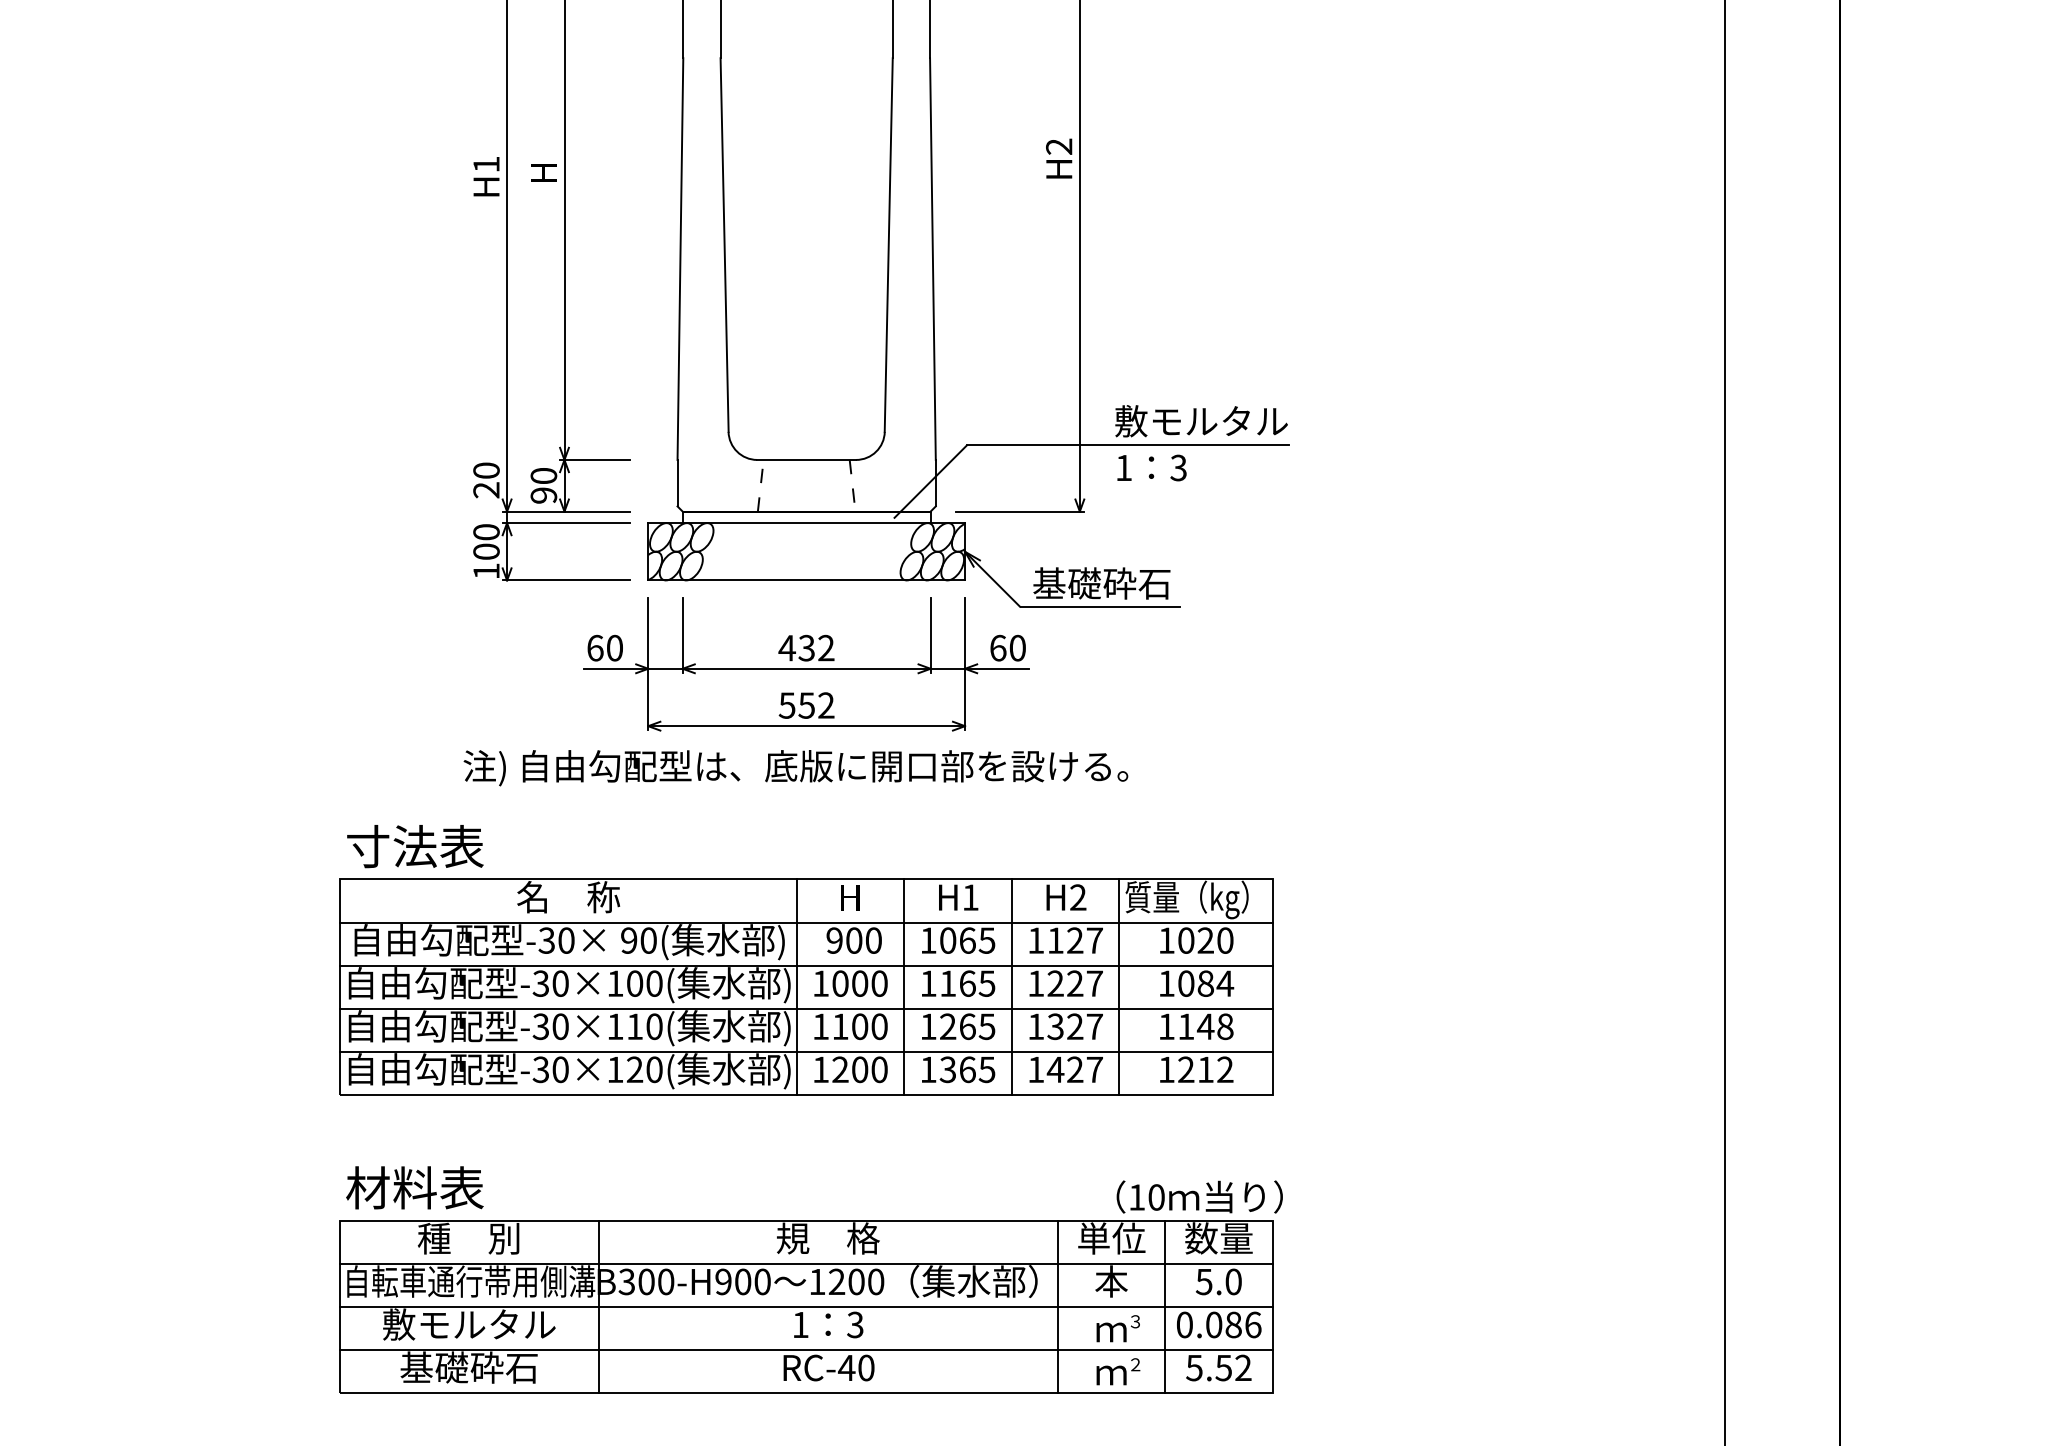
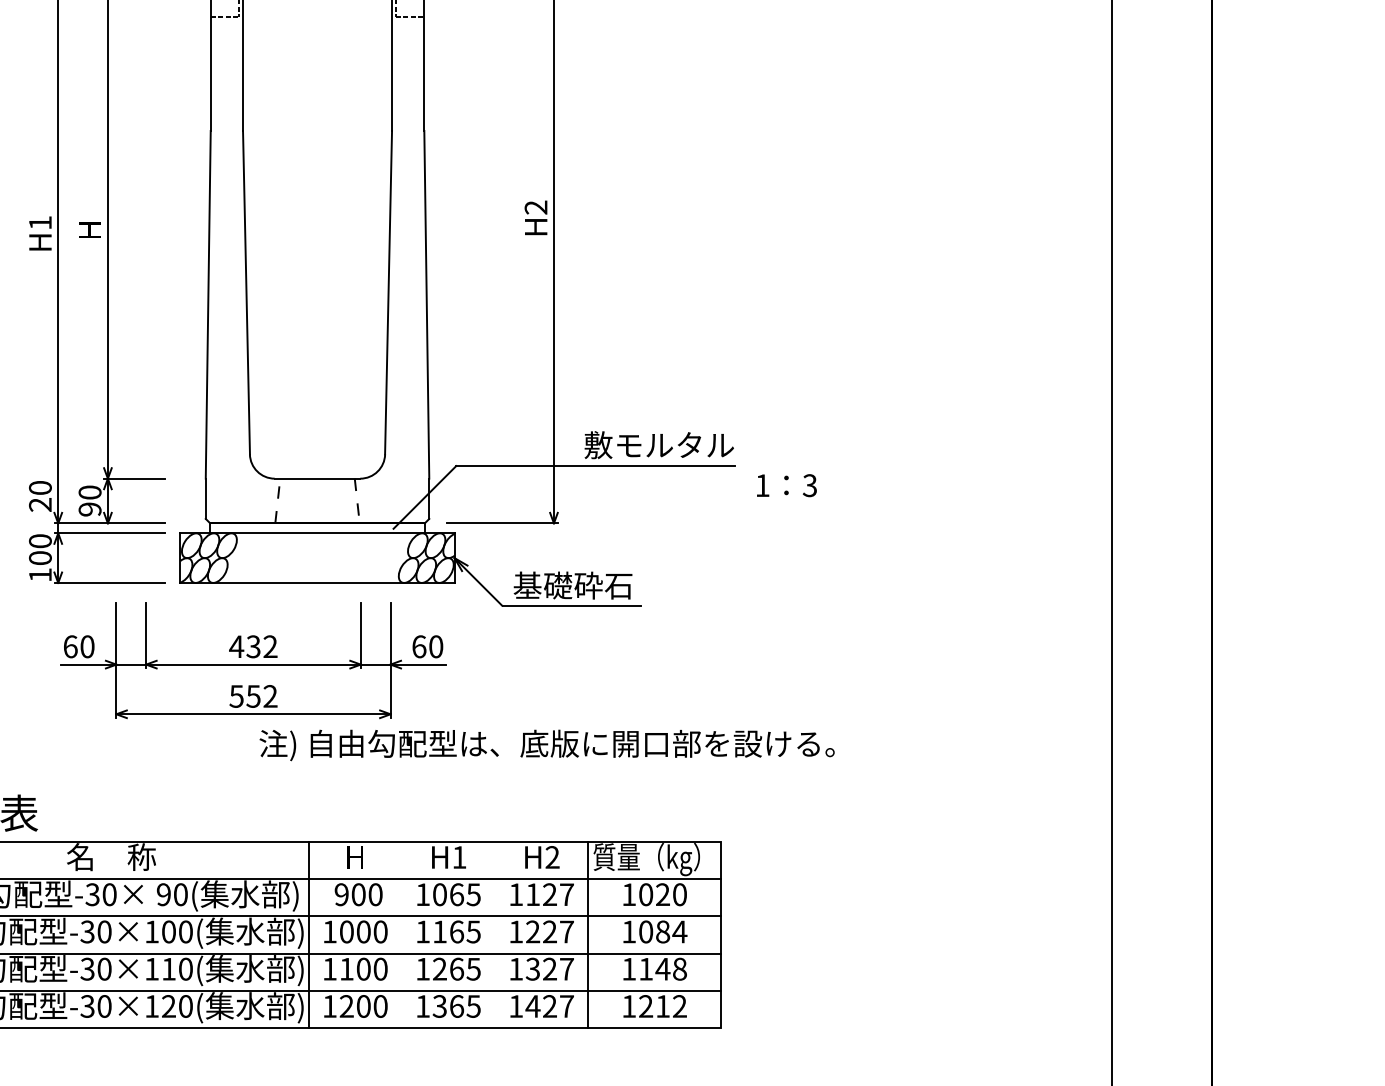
text: (1151, 467) -> (786, 485), moved
part: (806, 664) -> (253, 660), moved
text: (795, 768) -> (546, 745), moved
line: (904, 986) -> (402, 934), removed
line: (1011, 986) -> (494, 934), removed

